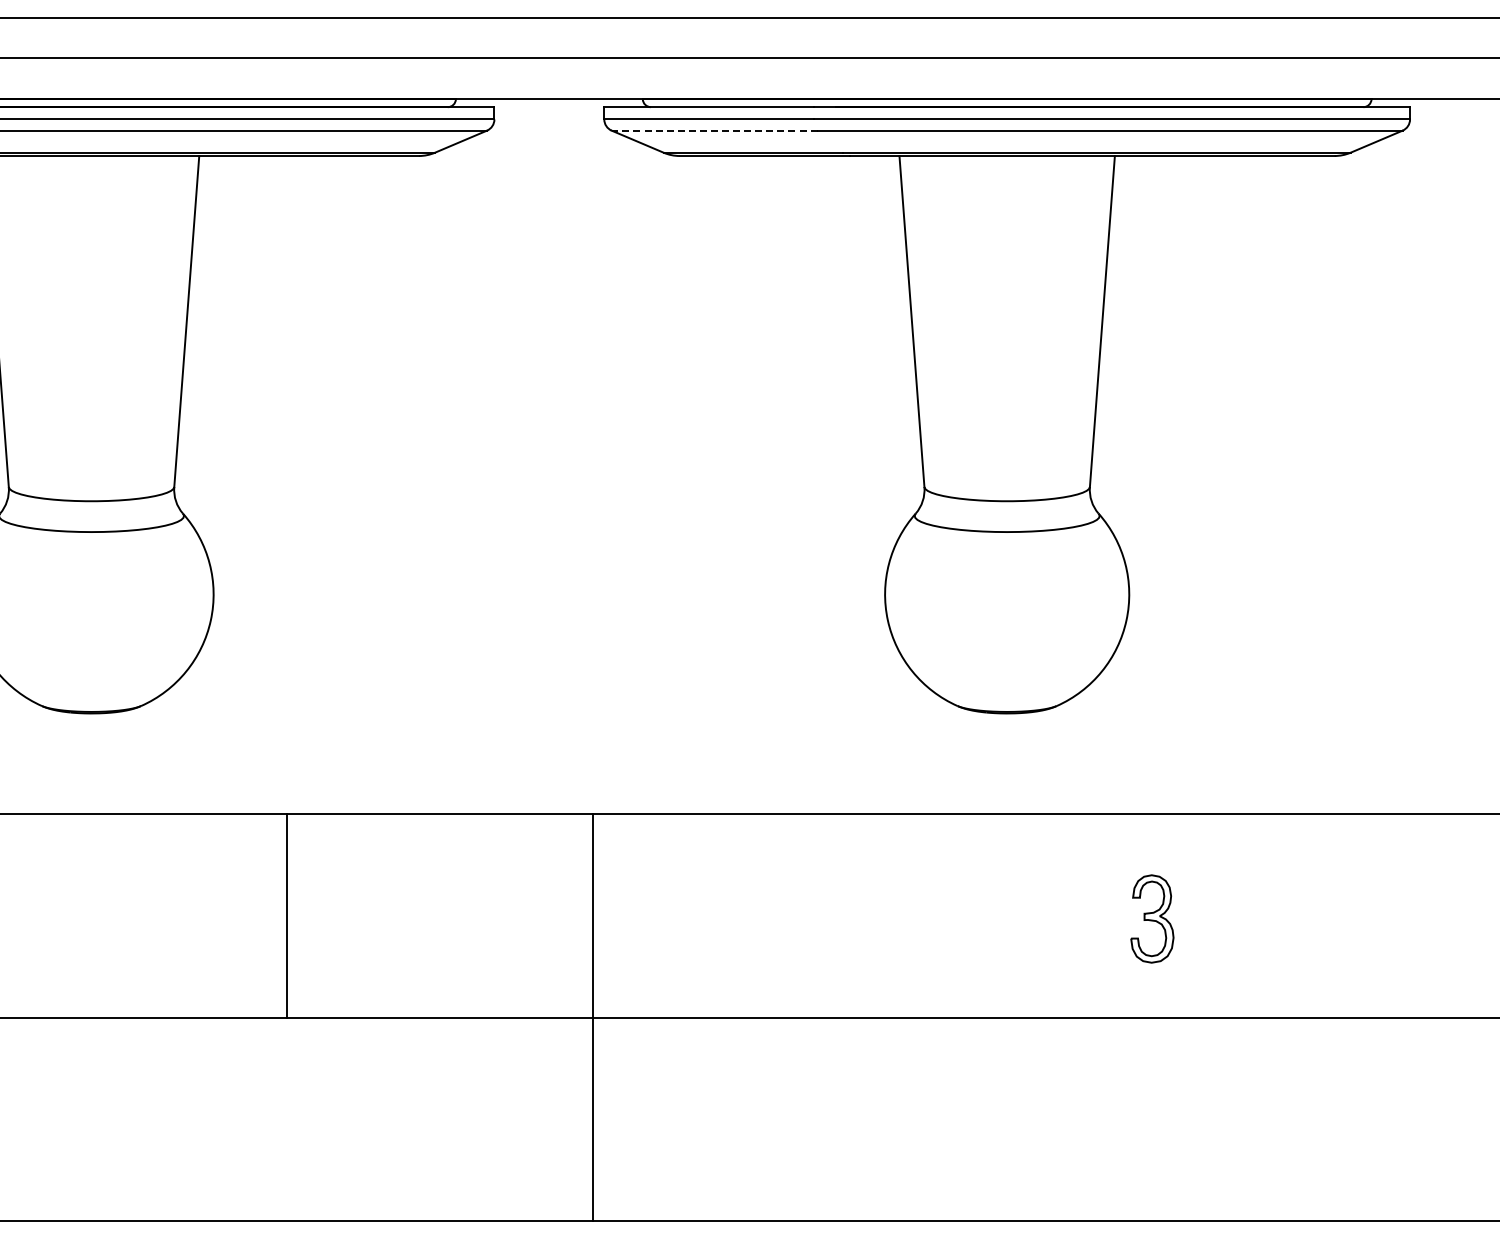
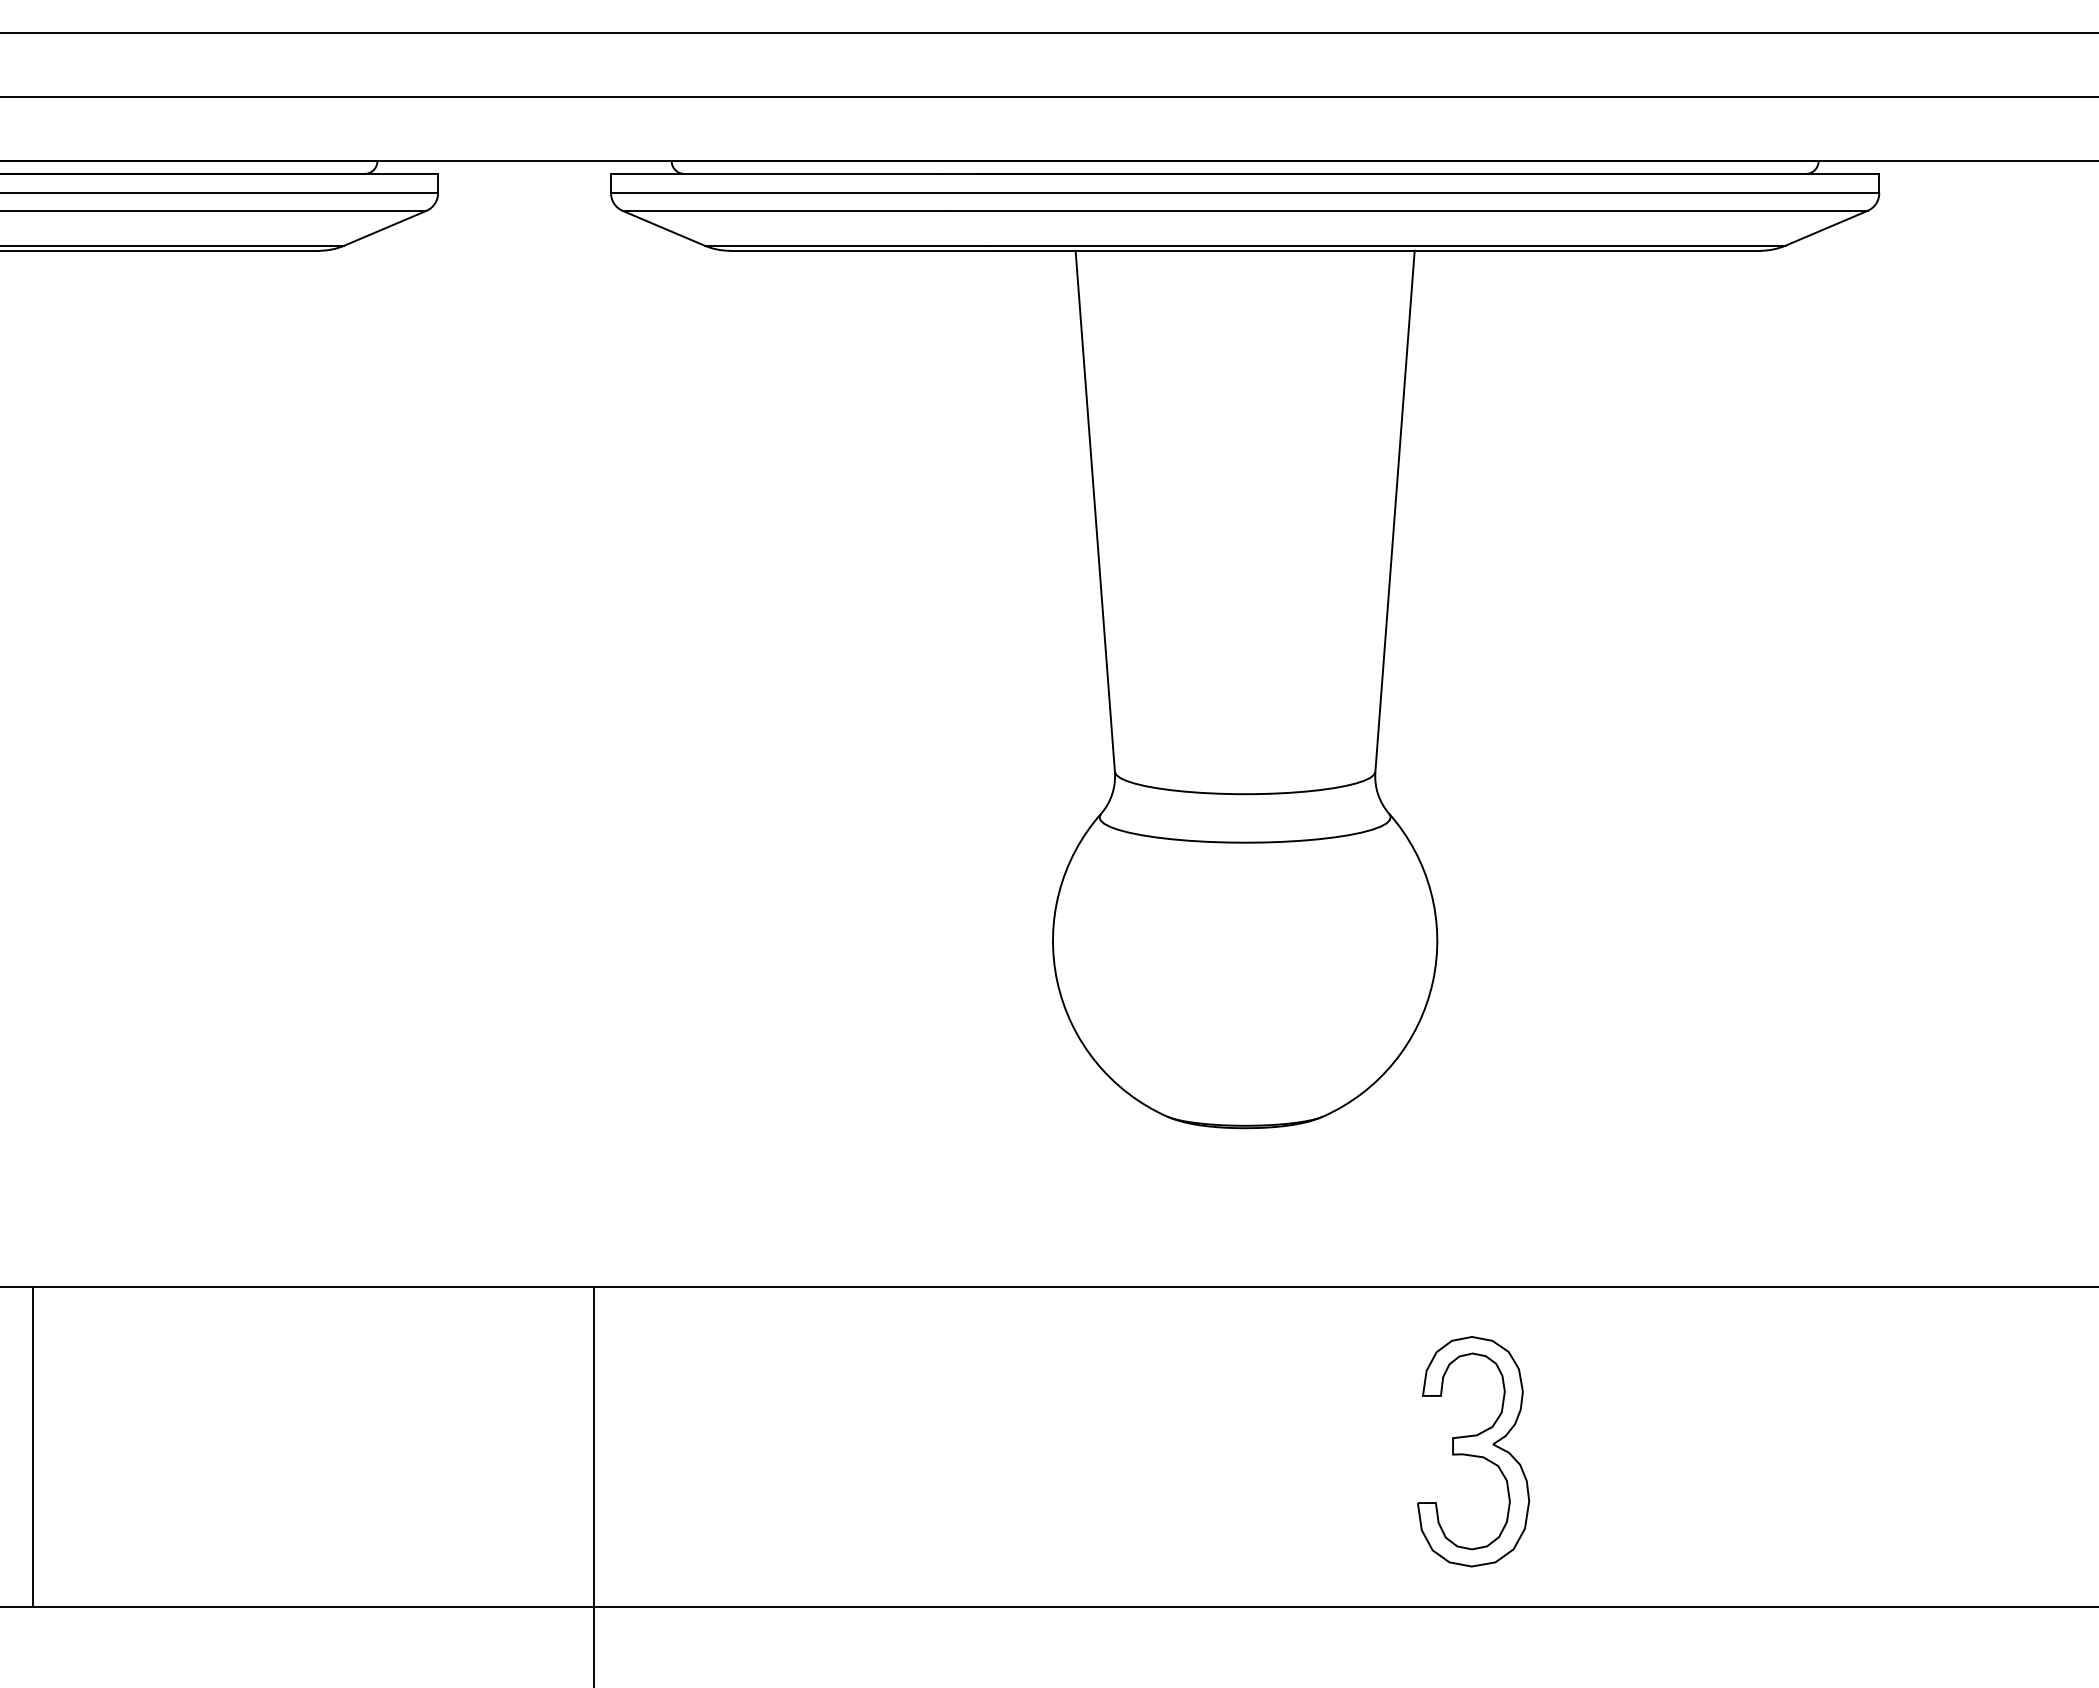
line: (714, 130) -> (784, 210), dashed -> solid
line: (287, 915) -> (33, 1446), moved
part: (1152, 918) -> (1473, 1450), size x1.67

